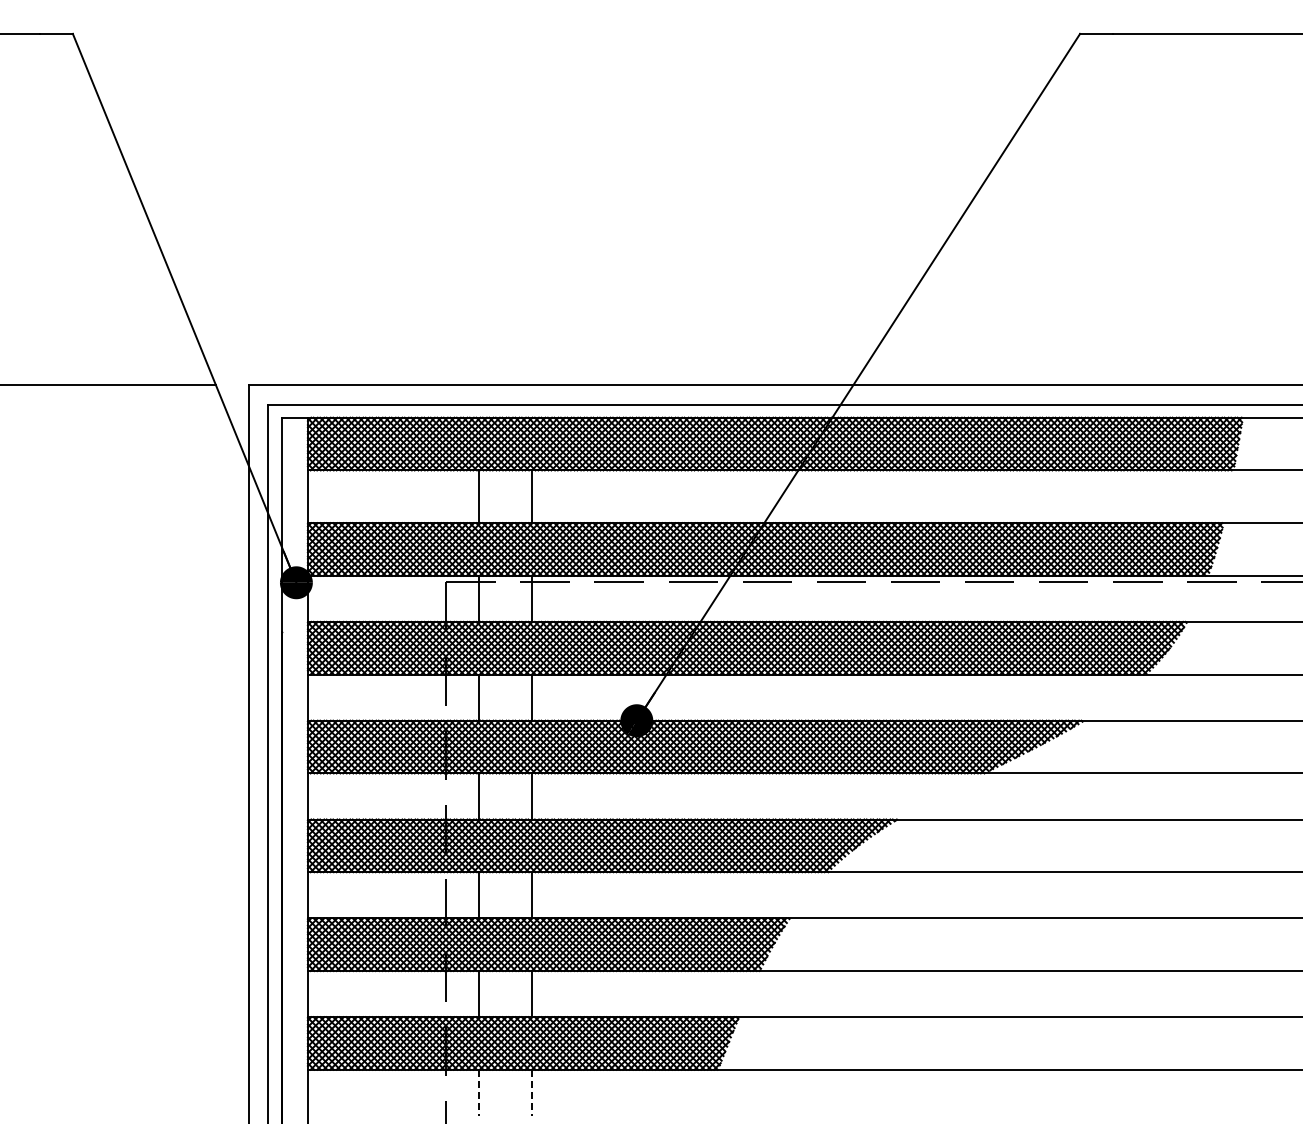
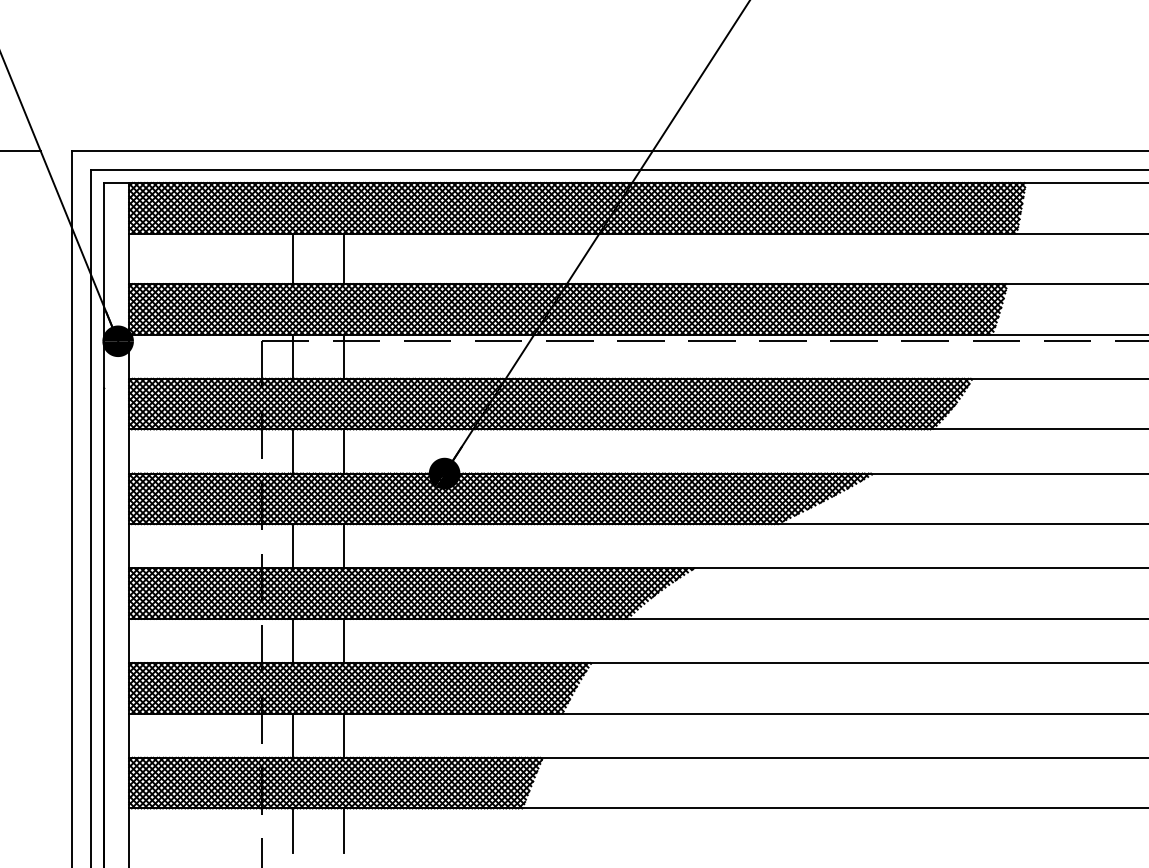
line: (479, 1093) -> (293, 831), dashed -> solid
line: (531, 1093) -> (343, 831), dashed -> solid

